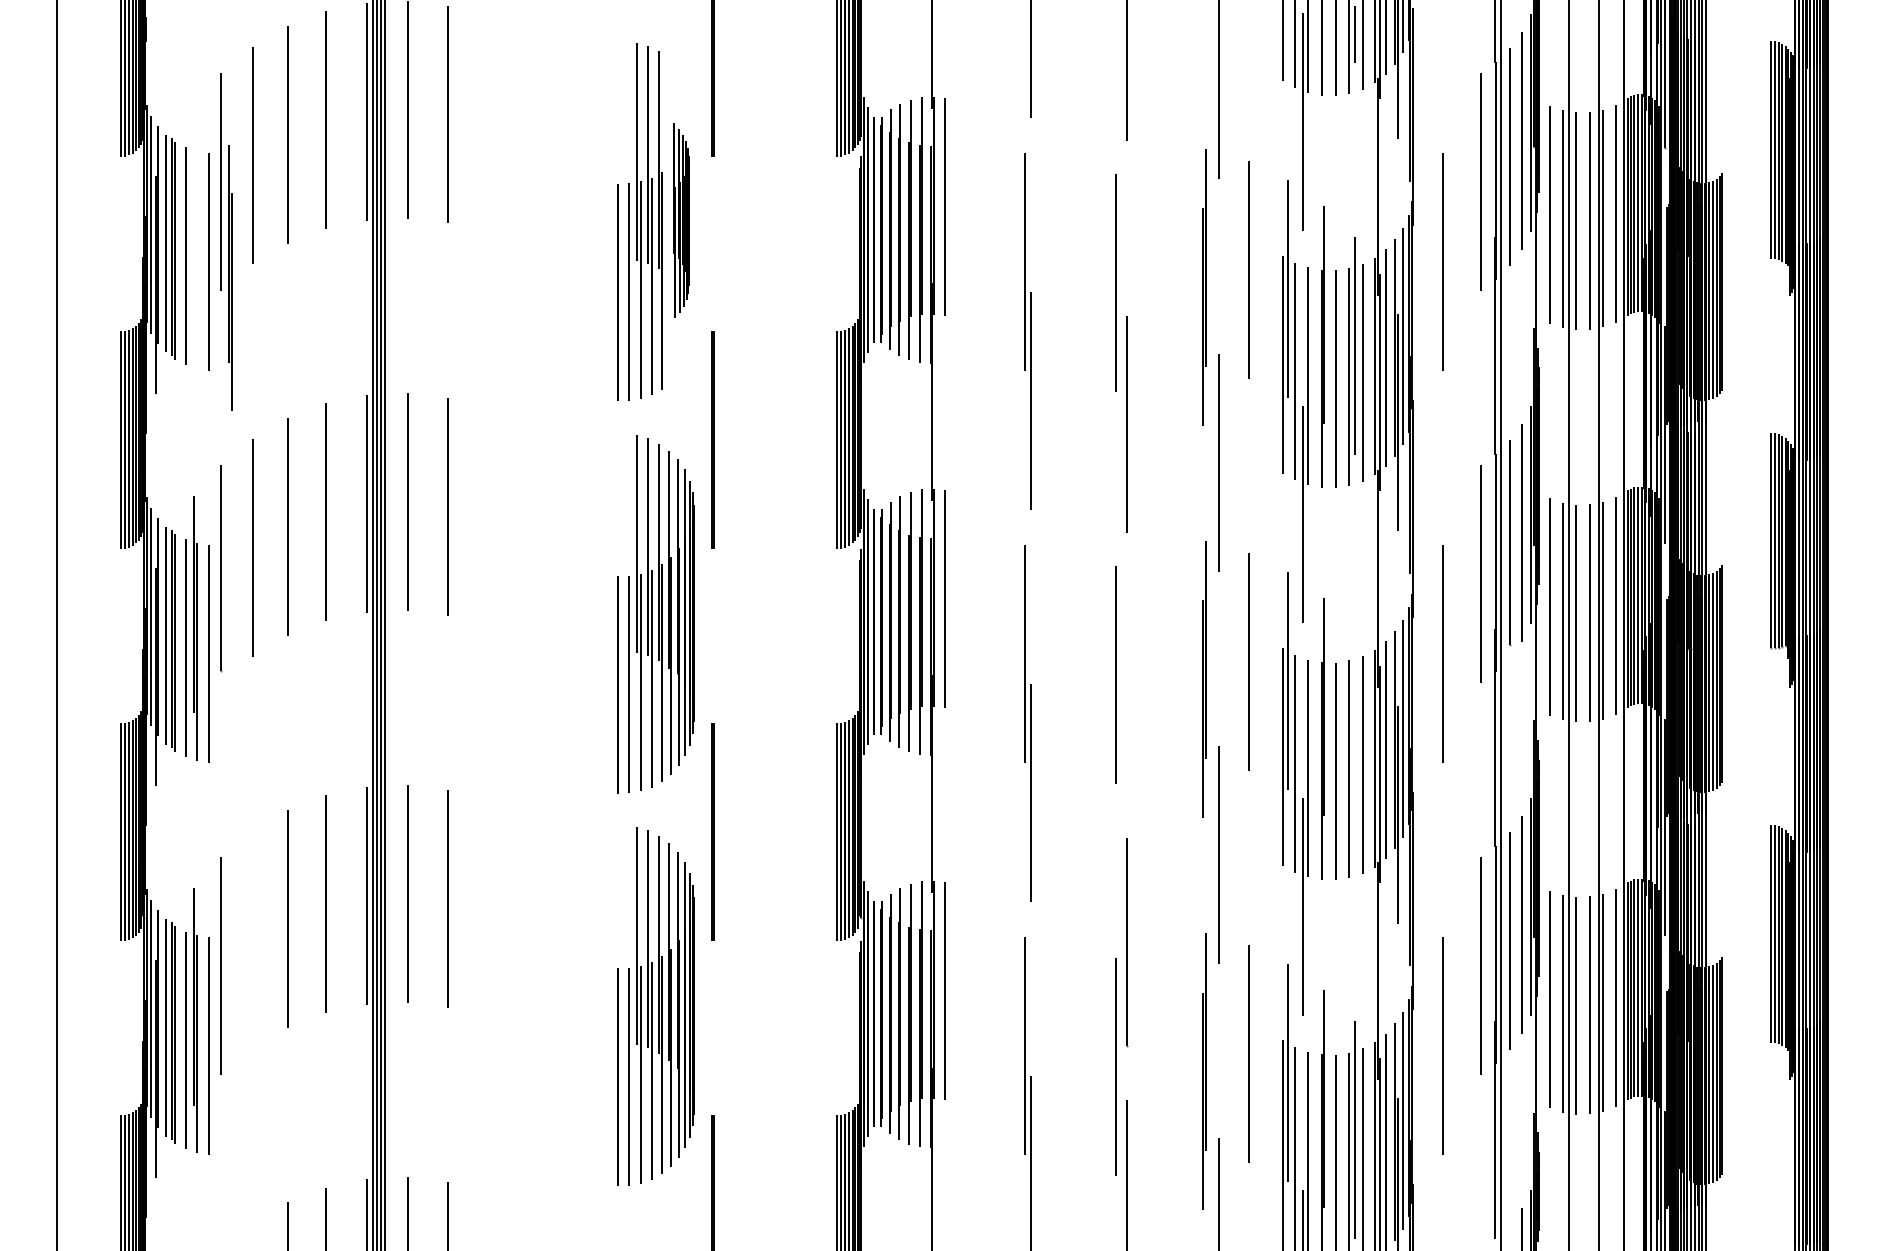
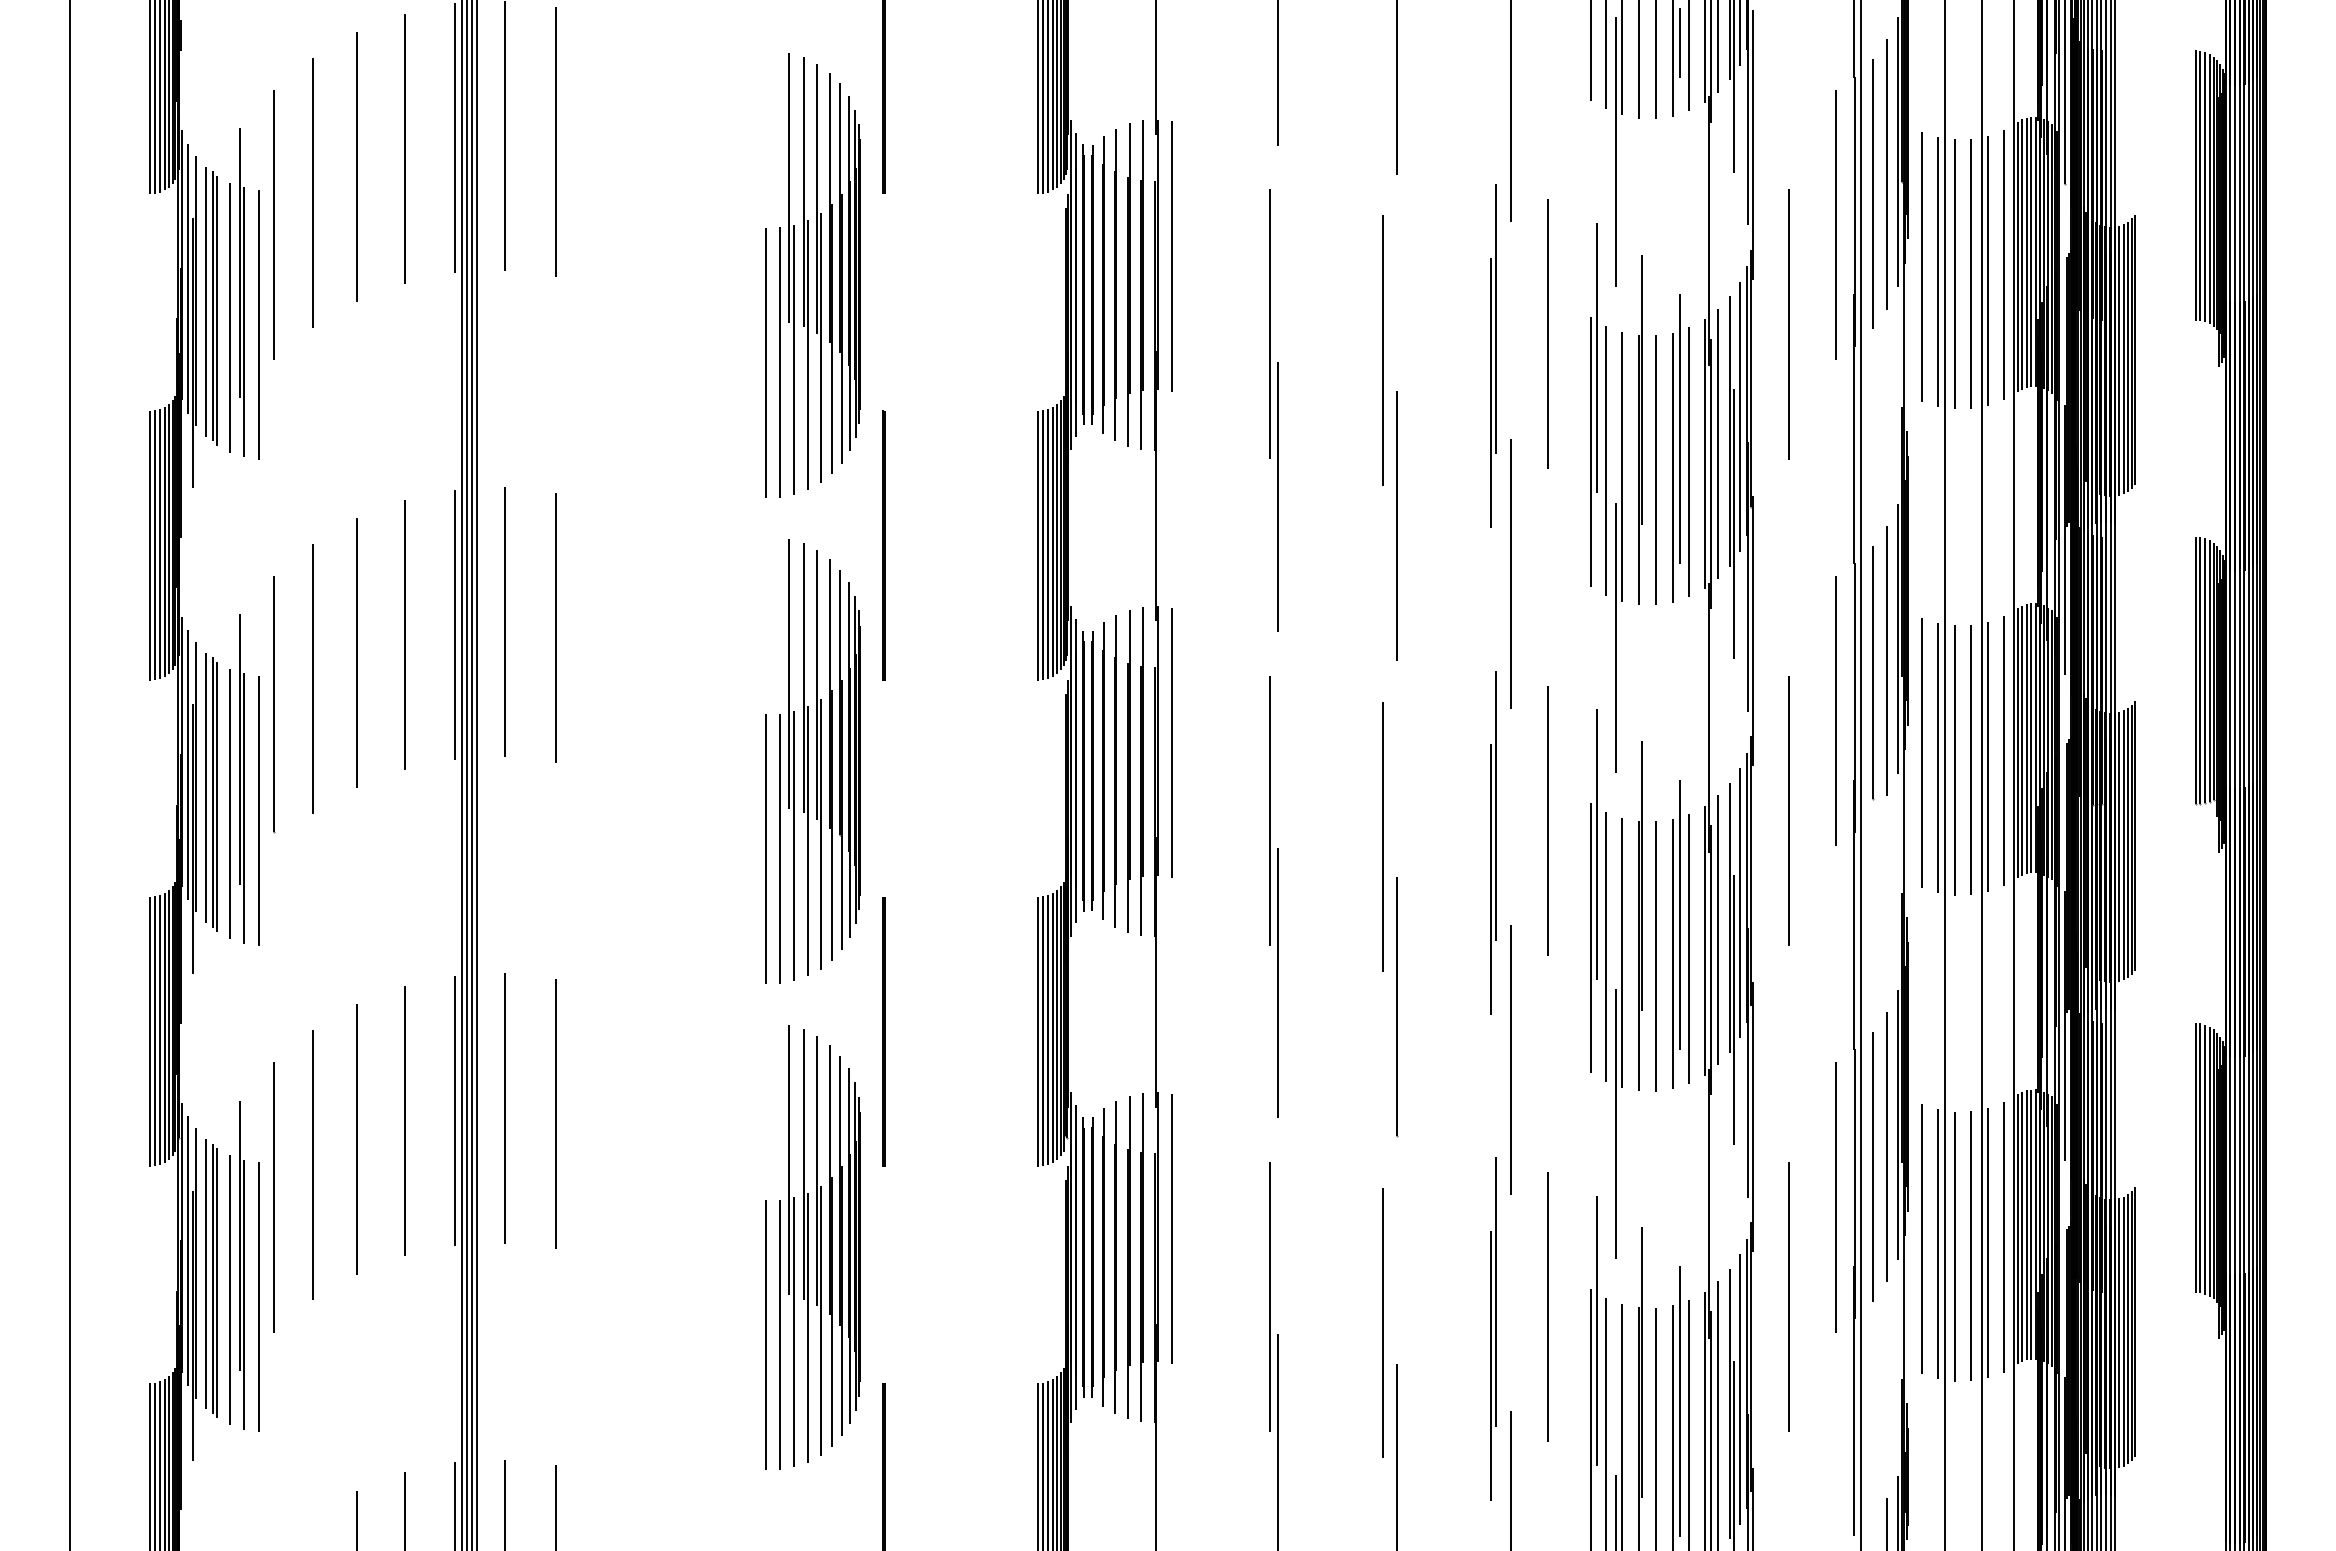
part: (681, 220) -> (844, 273), size x1.67
part: (230, 277) -> (241, 292), moved
line: (1355, 738) -> (1680, 915), added
line: (252, 940) -> (313, 1165), added
line: (1127, 942) -> (1397, 1007), moved

